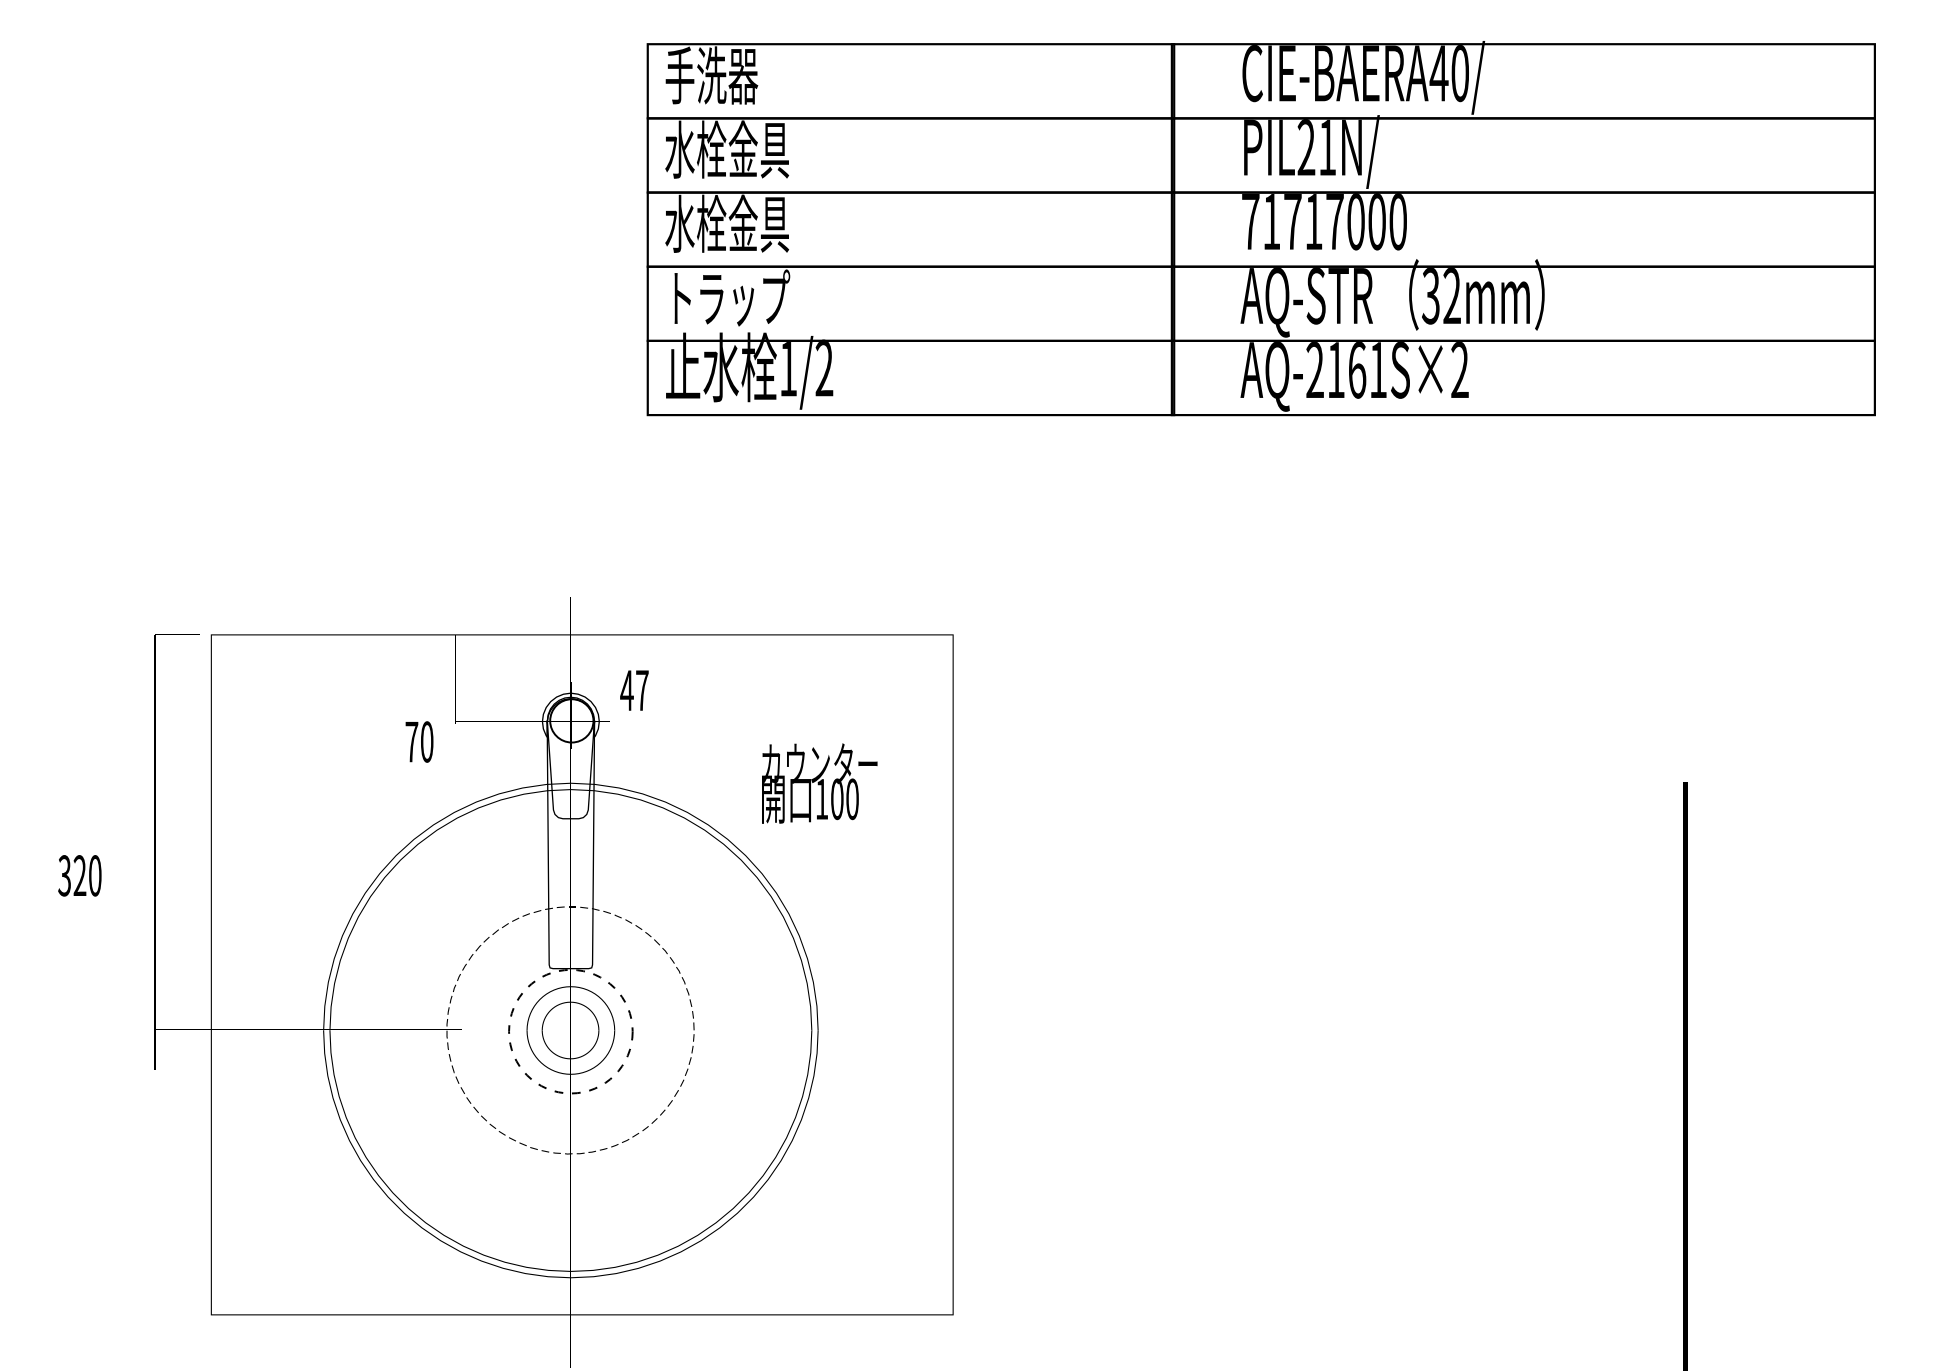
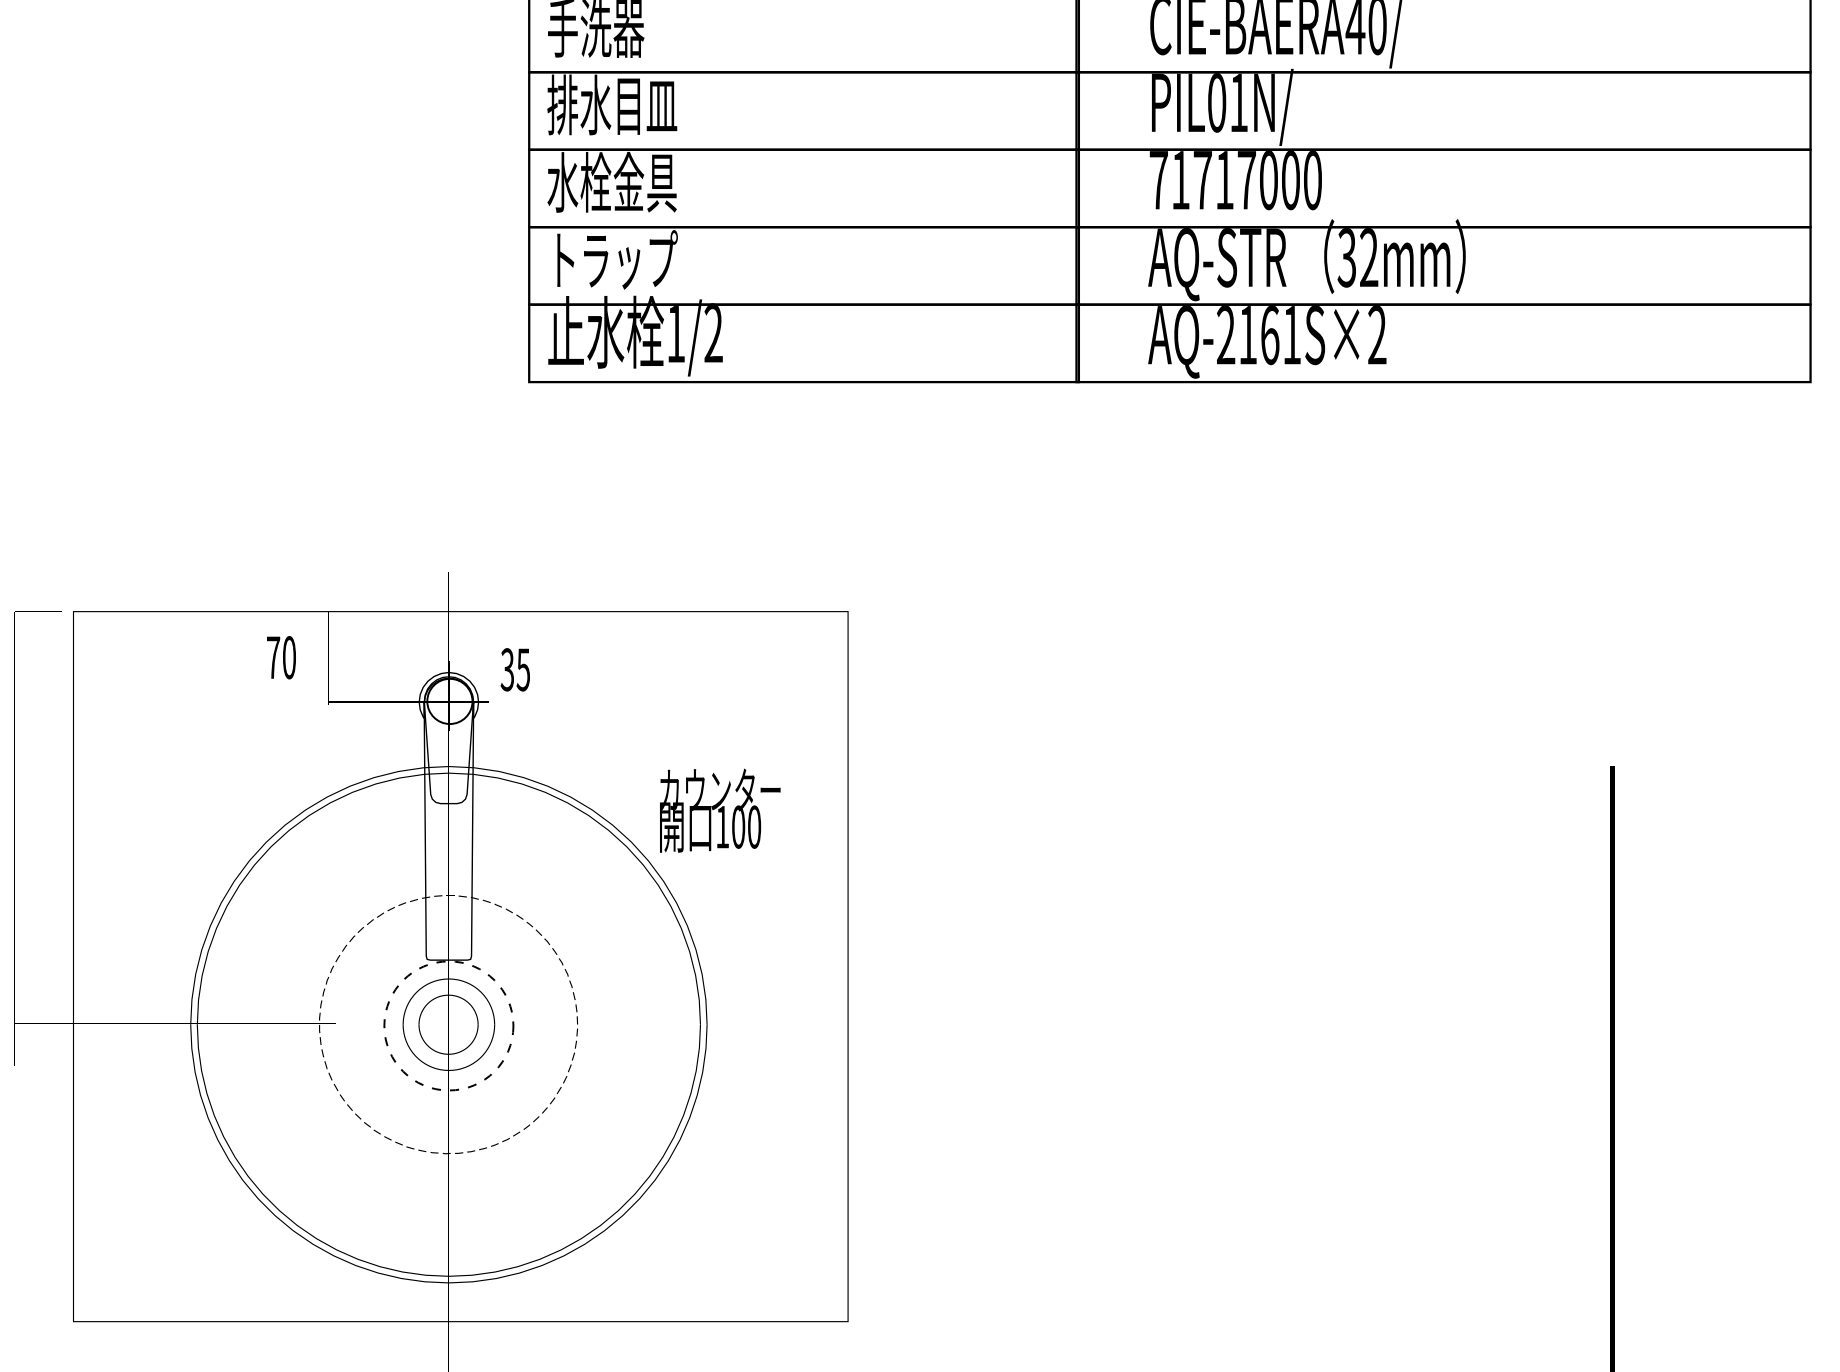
text: (1306, 147) -> (1217, 102), PIL21N/ -> PIL01N/
text: (727, 149) -> (612, 104), 水栓金具 -> 排水目皿
text: (634, 690) -> (515, 669), 47 -> 35
text: (419, 741) -> (281, 657), moved
text: (819, 783) -> (720, 810), moved

